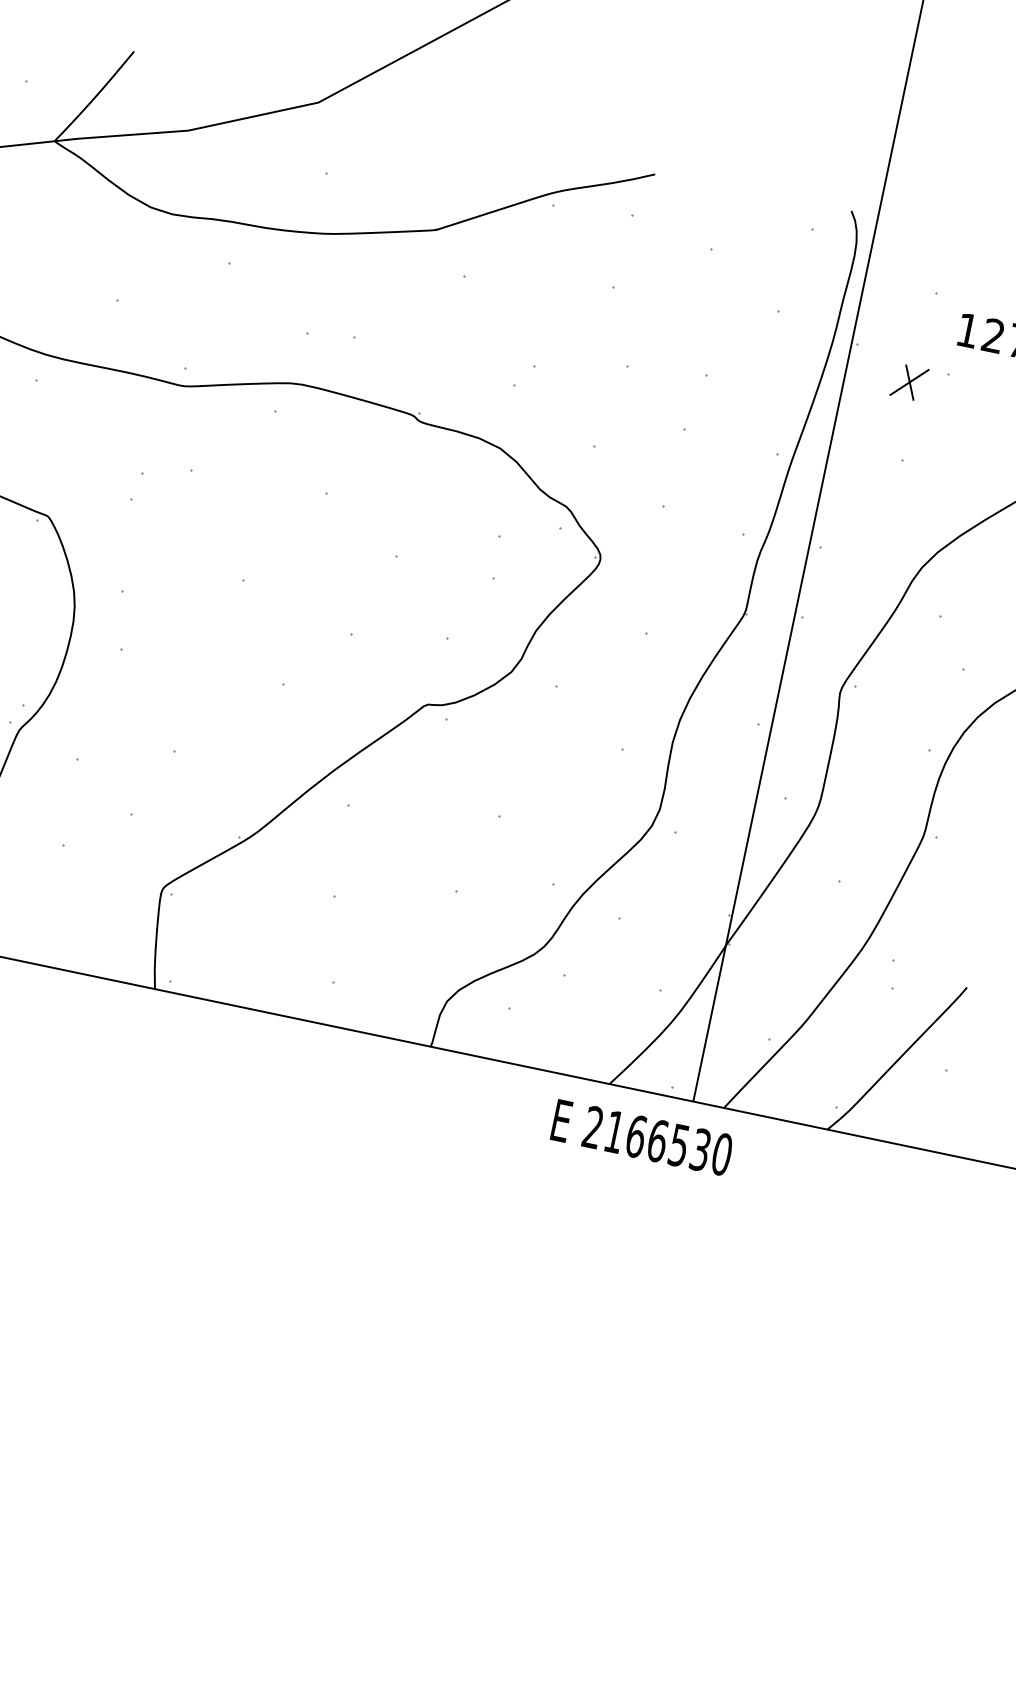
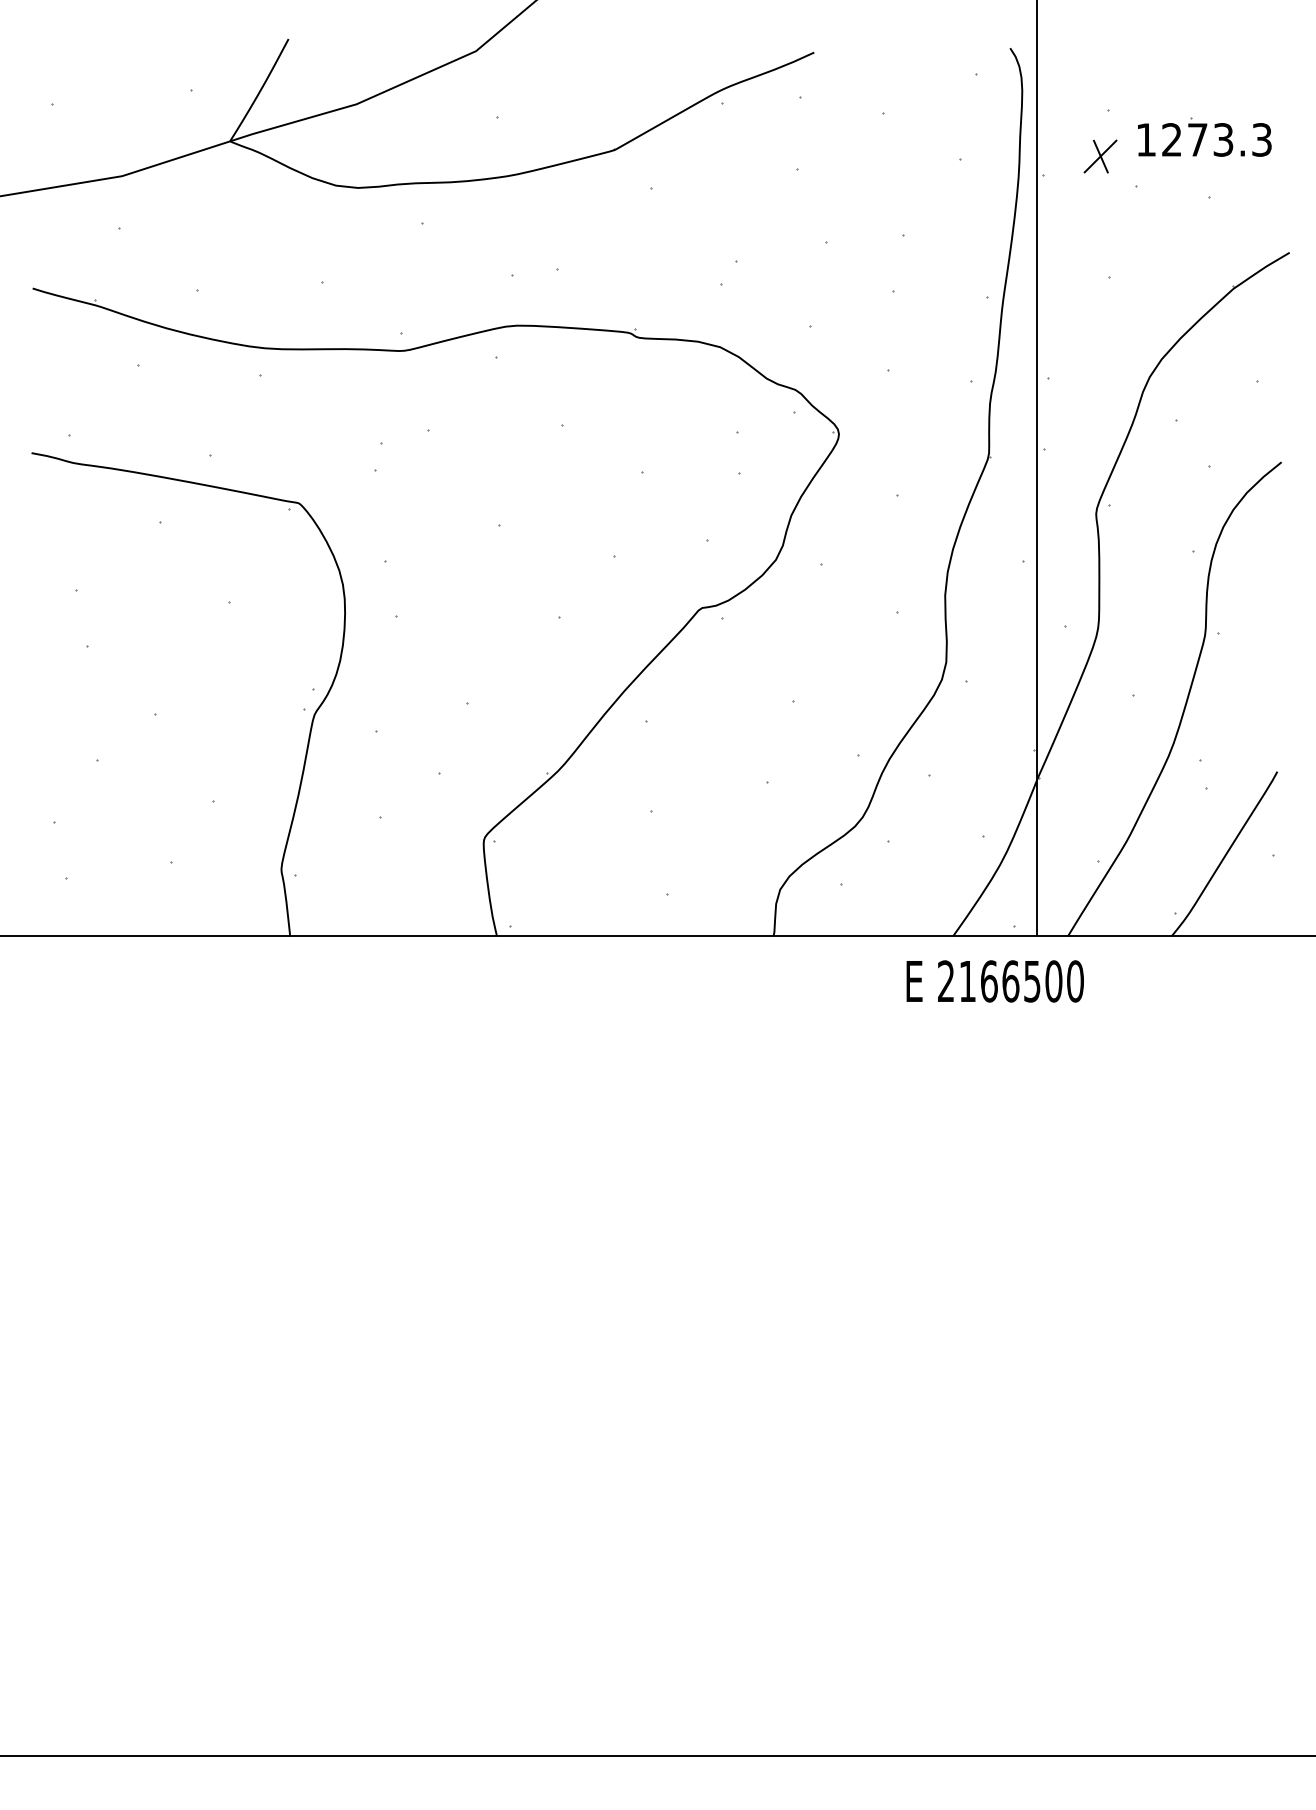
part: (909, 382) -> (1100, 156), moved
text: (700, 1149) -> (1053, 981), 2166530 -> 2166500

